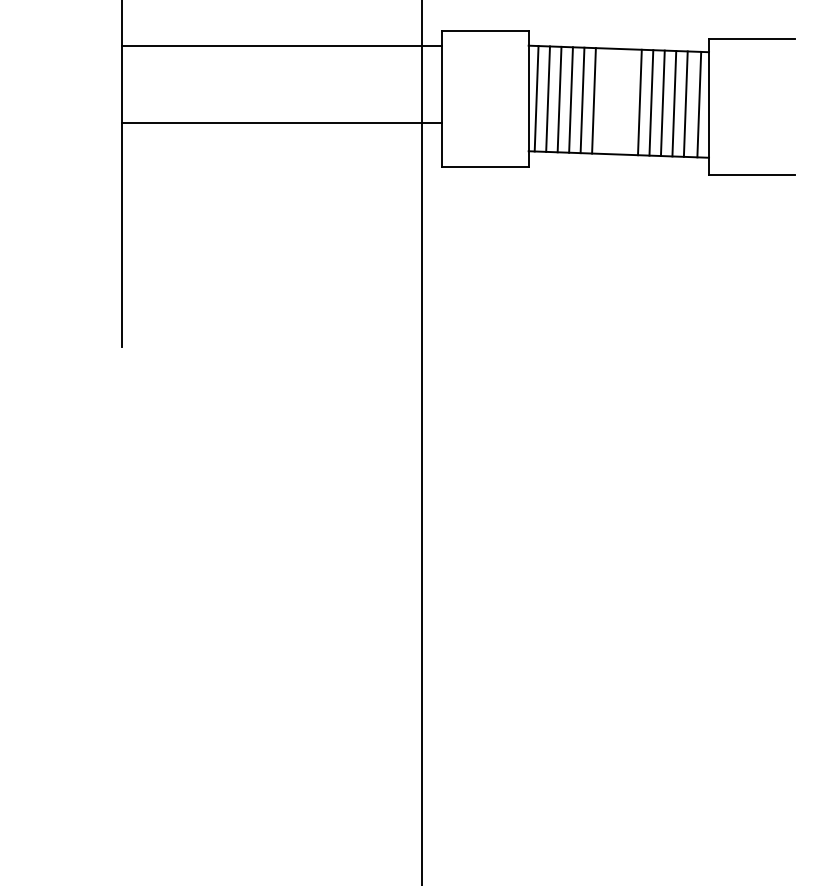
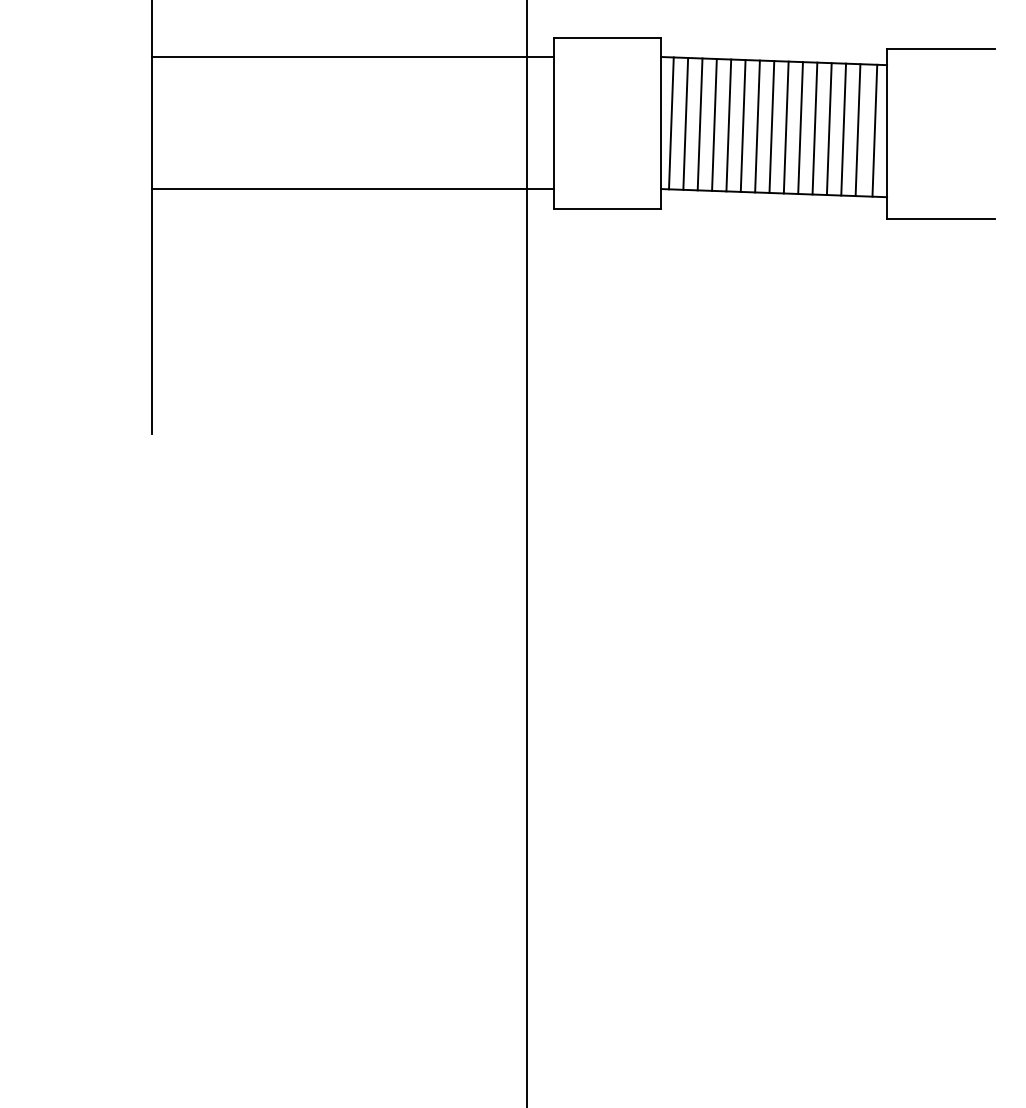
line: (605, 100) -> (757, 125), added
line: (616, 101) -> (771, 126), added
line: (628, 101) -> (786, 126), added
line: (281, 123) -> (352, 189), moved

